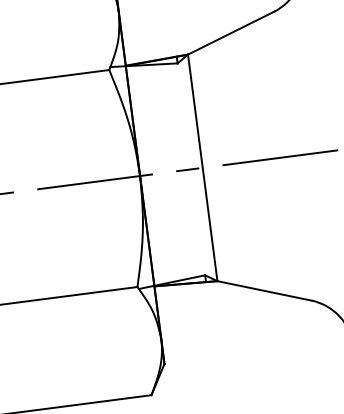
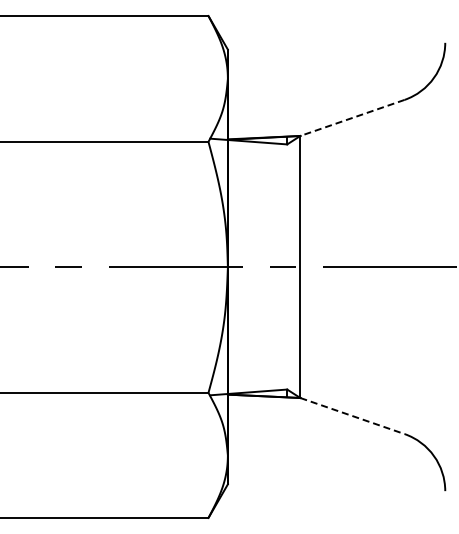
line: (231, 33) -> (352, 118), solid -> dashed
line: (264, 291) -> (352, 416), solid -> dashed

